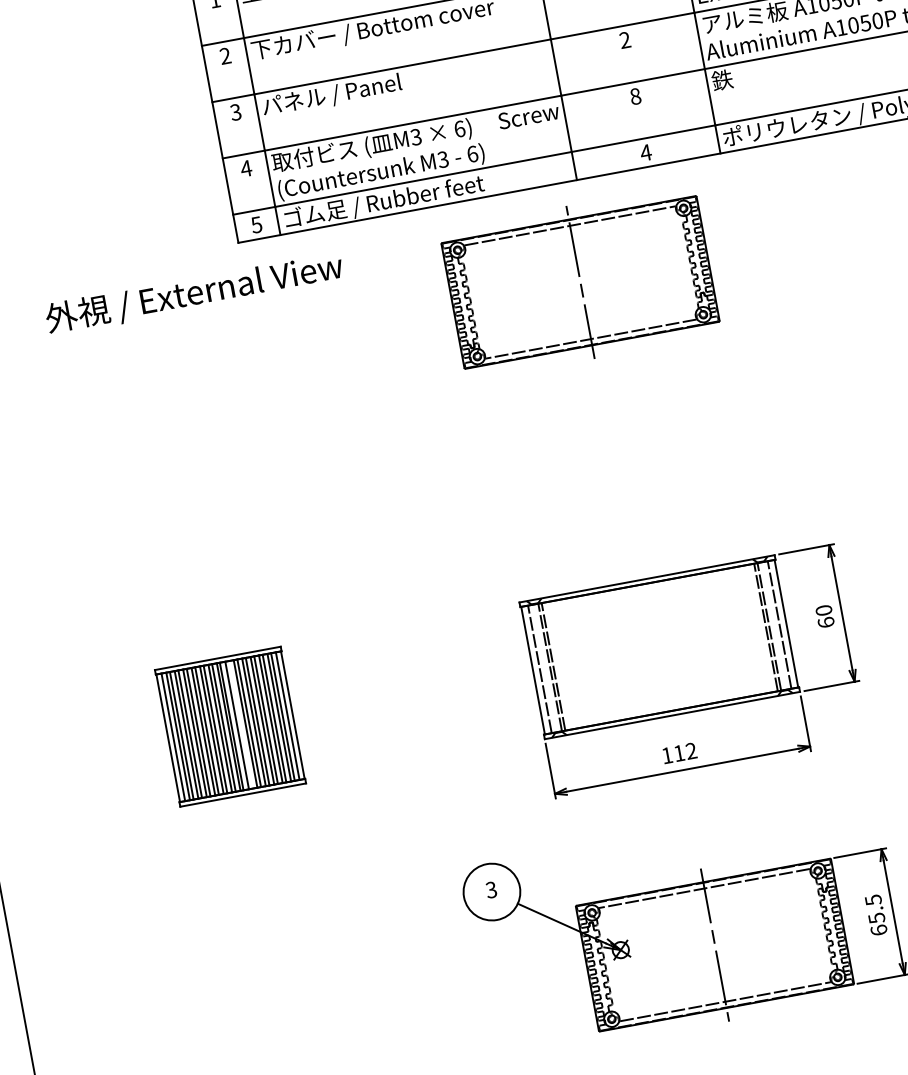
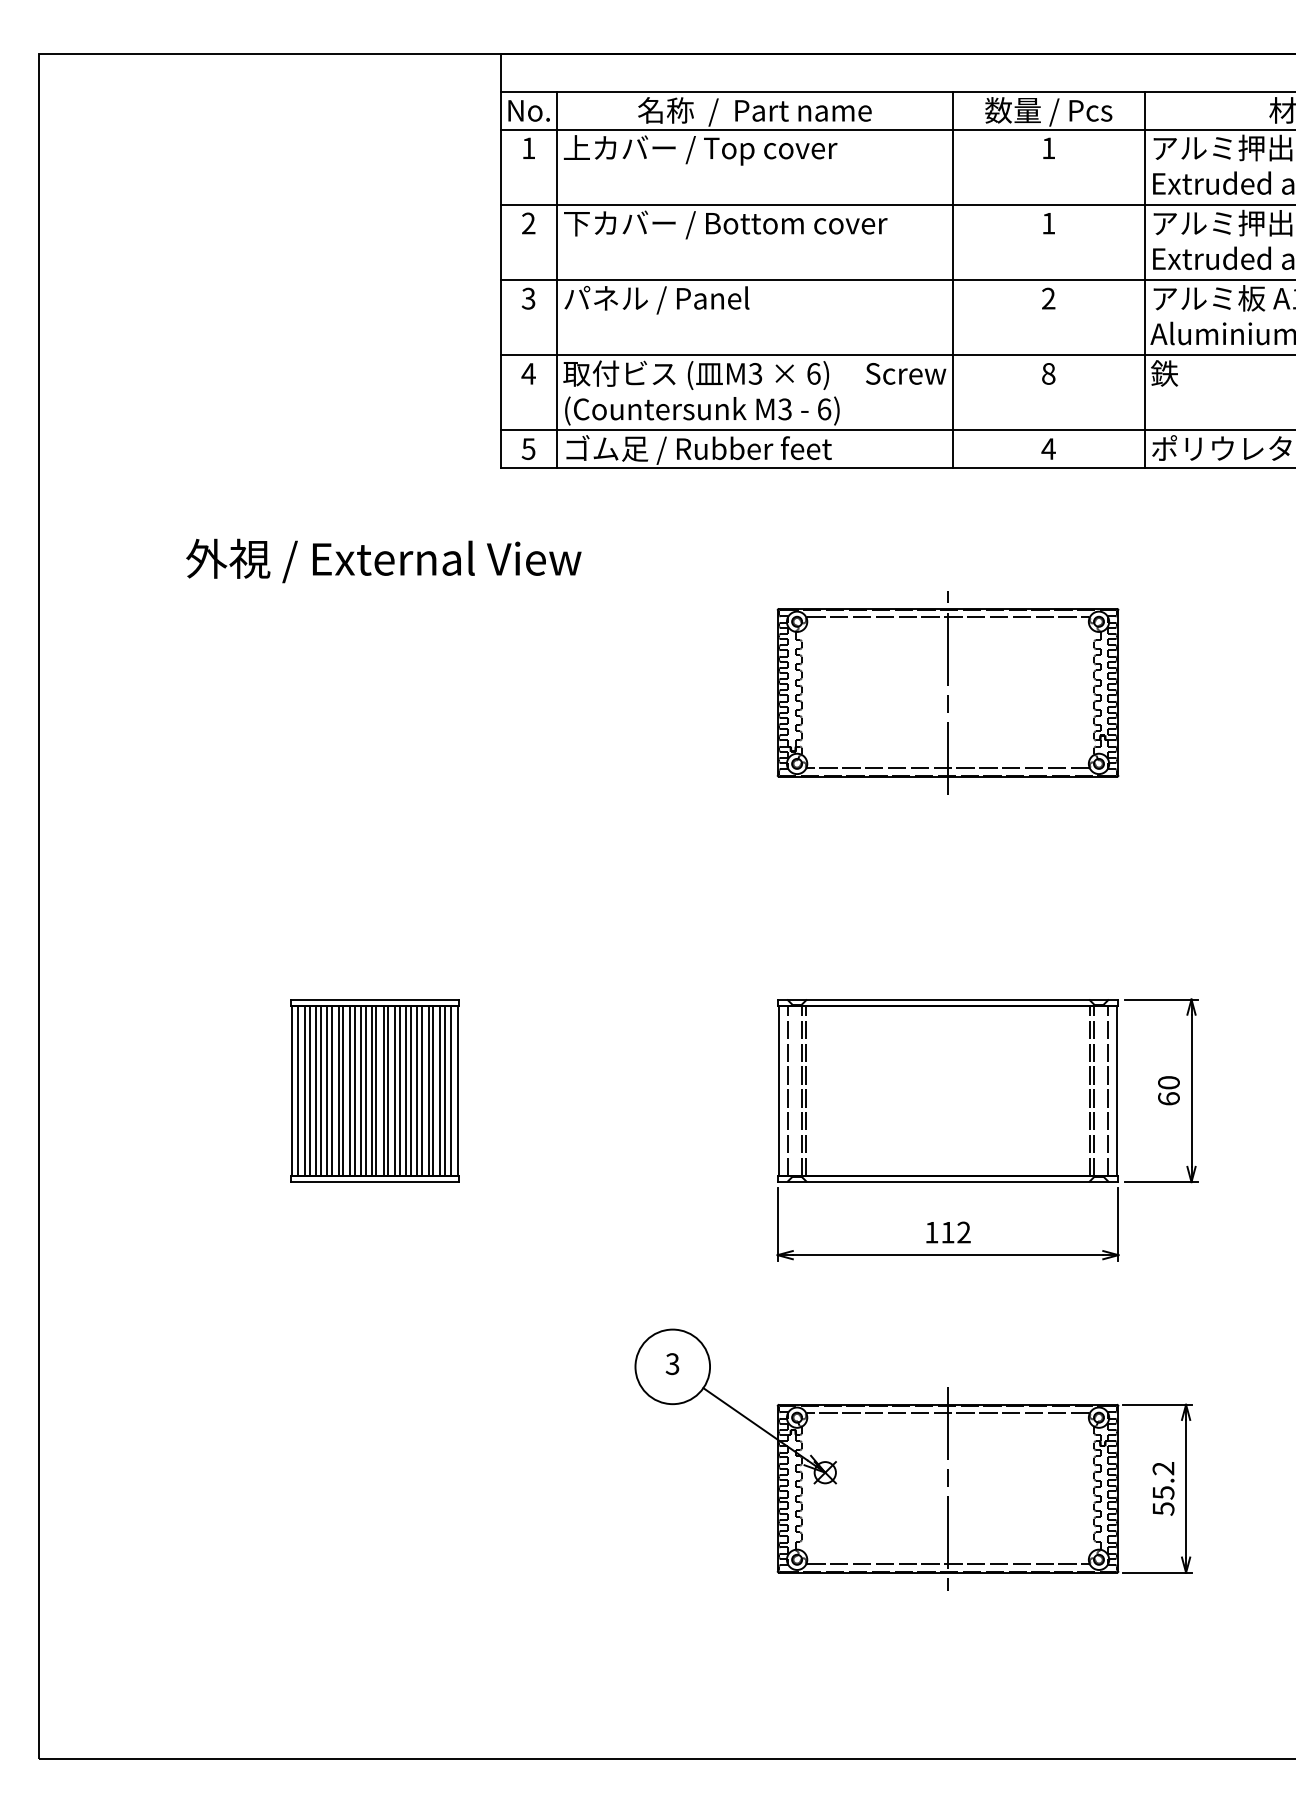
part: (580, 282) -> (947, 692), moved
text: (194, 293) -> (383, 560), moved
line: (240, 724) -> (388, 1090), added
text: (876, 915) -> (1163, 1488), 65.5 -> 55.2

